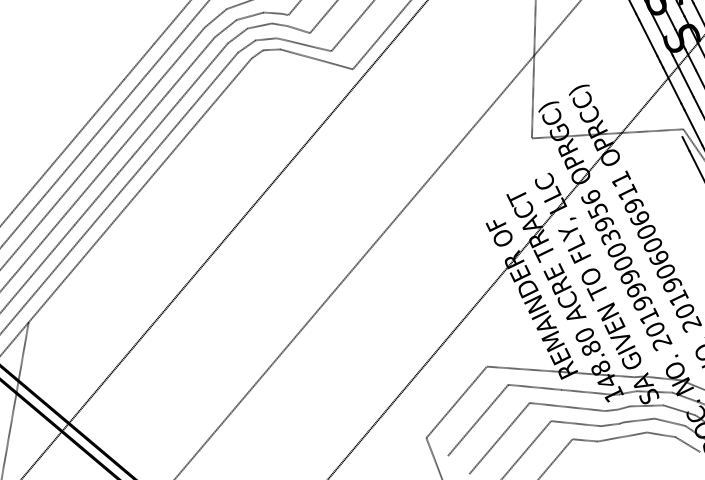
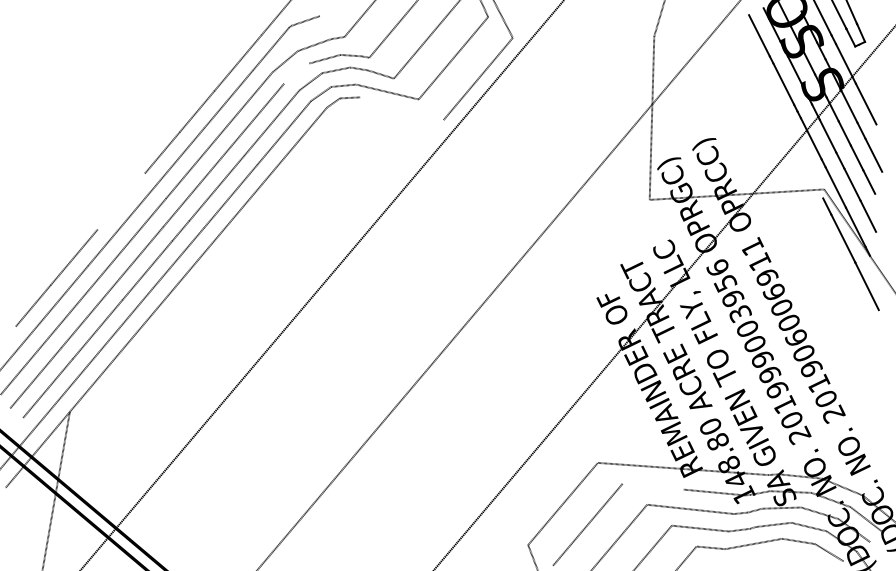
line: (225, 28) -> (296, 73), removed
line: (316, 59) -> (401, 108), removed
line: (72, 139) -> (120, 201), removed
line: (534, 387) -> (652, 486), removed

